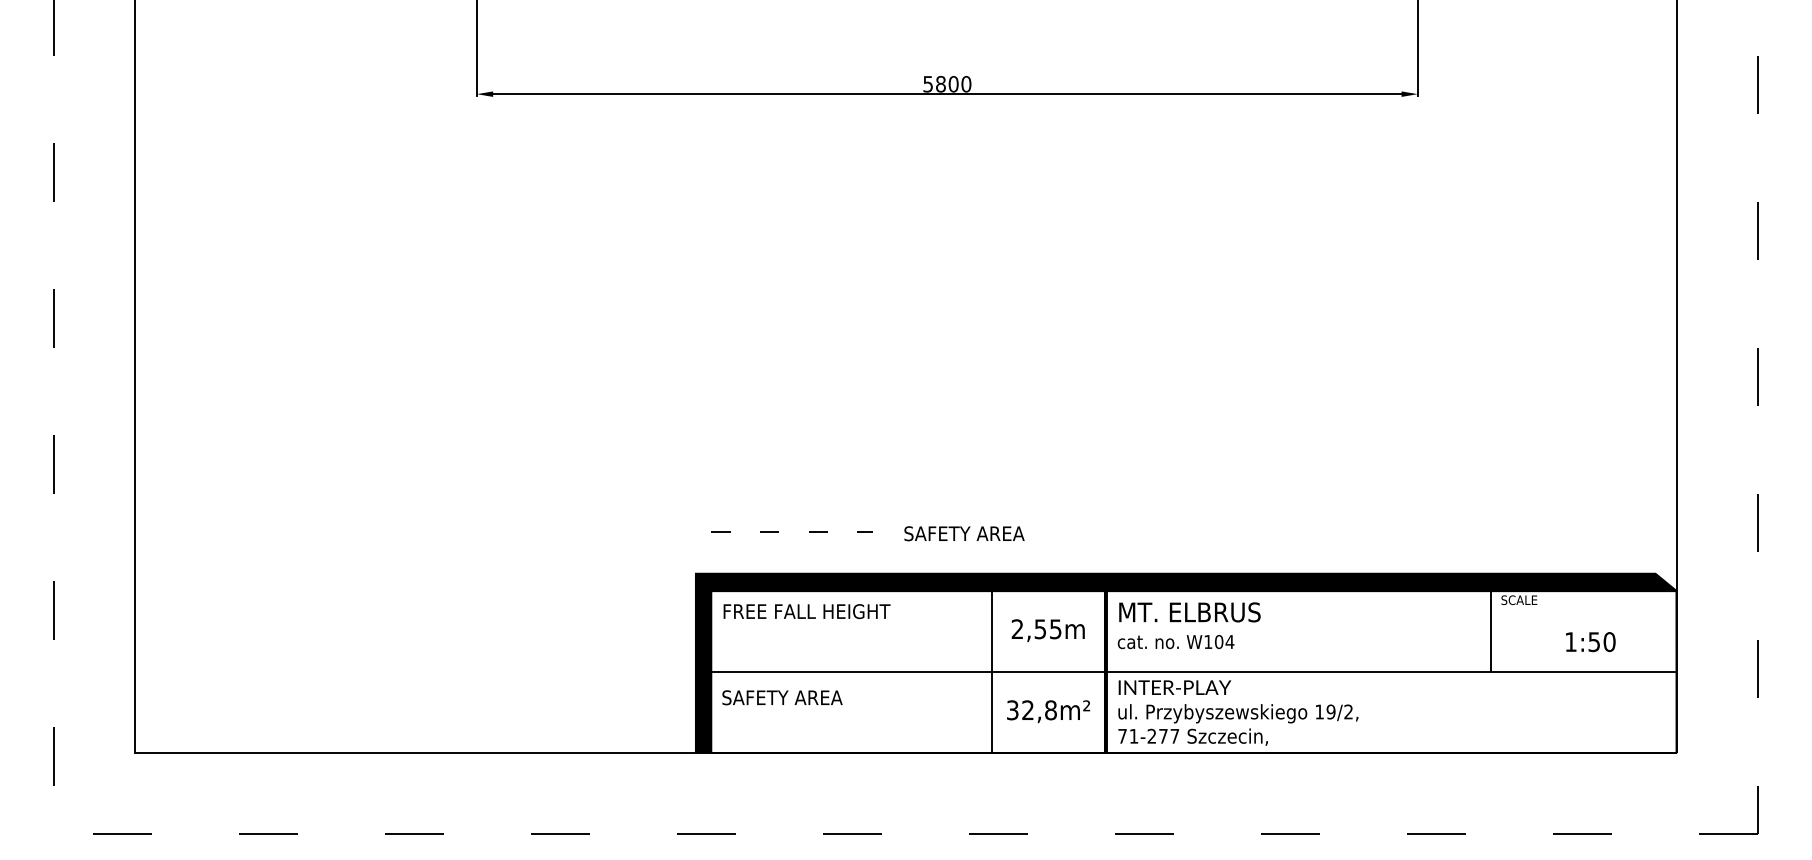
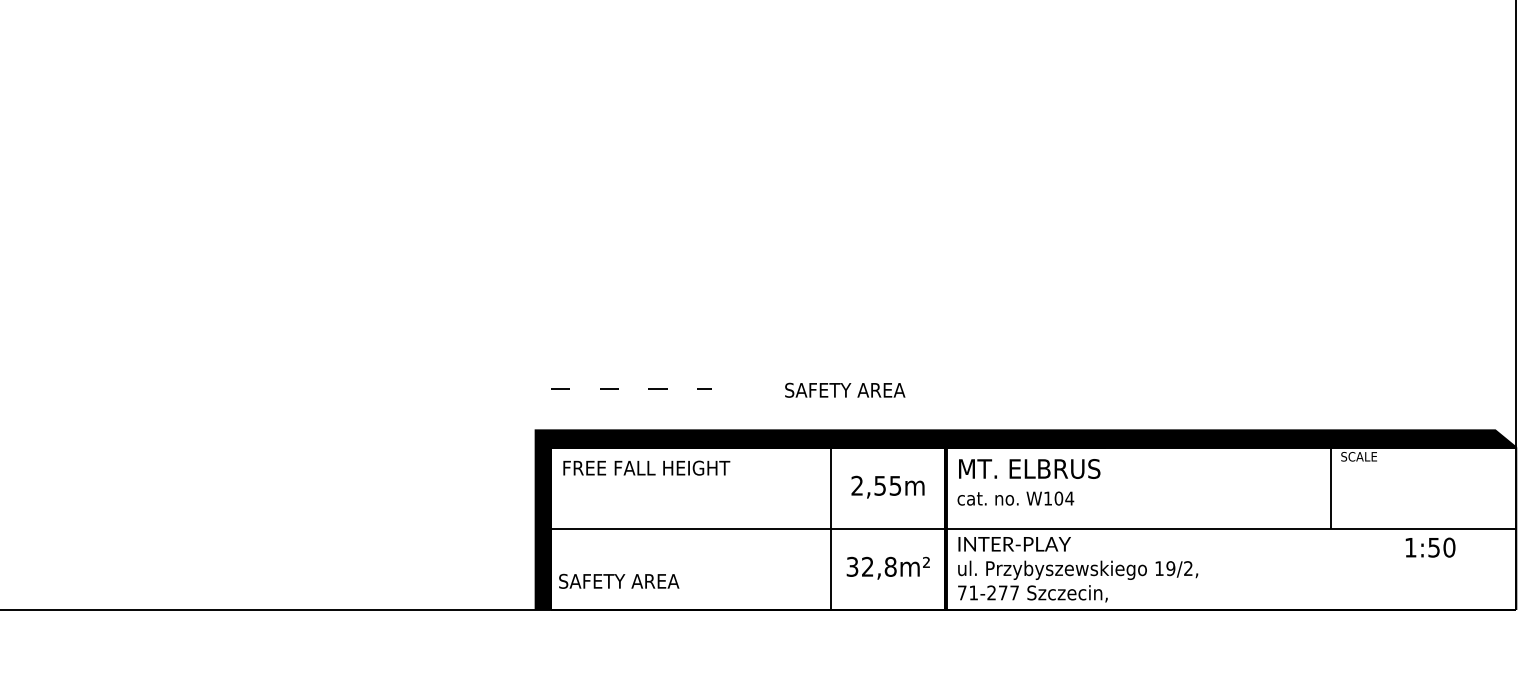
text: (964, 533) -> (845, 390), moved
text: (1590, 642) -> (1430, 548), moved
text: (782, 697) -> (619, 581), moved

